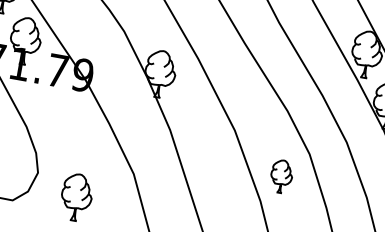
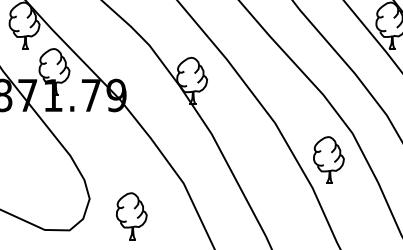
part: (281, 175) -> (328, 159), size x1.43

